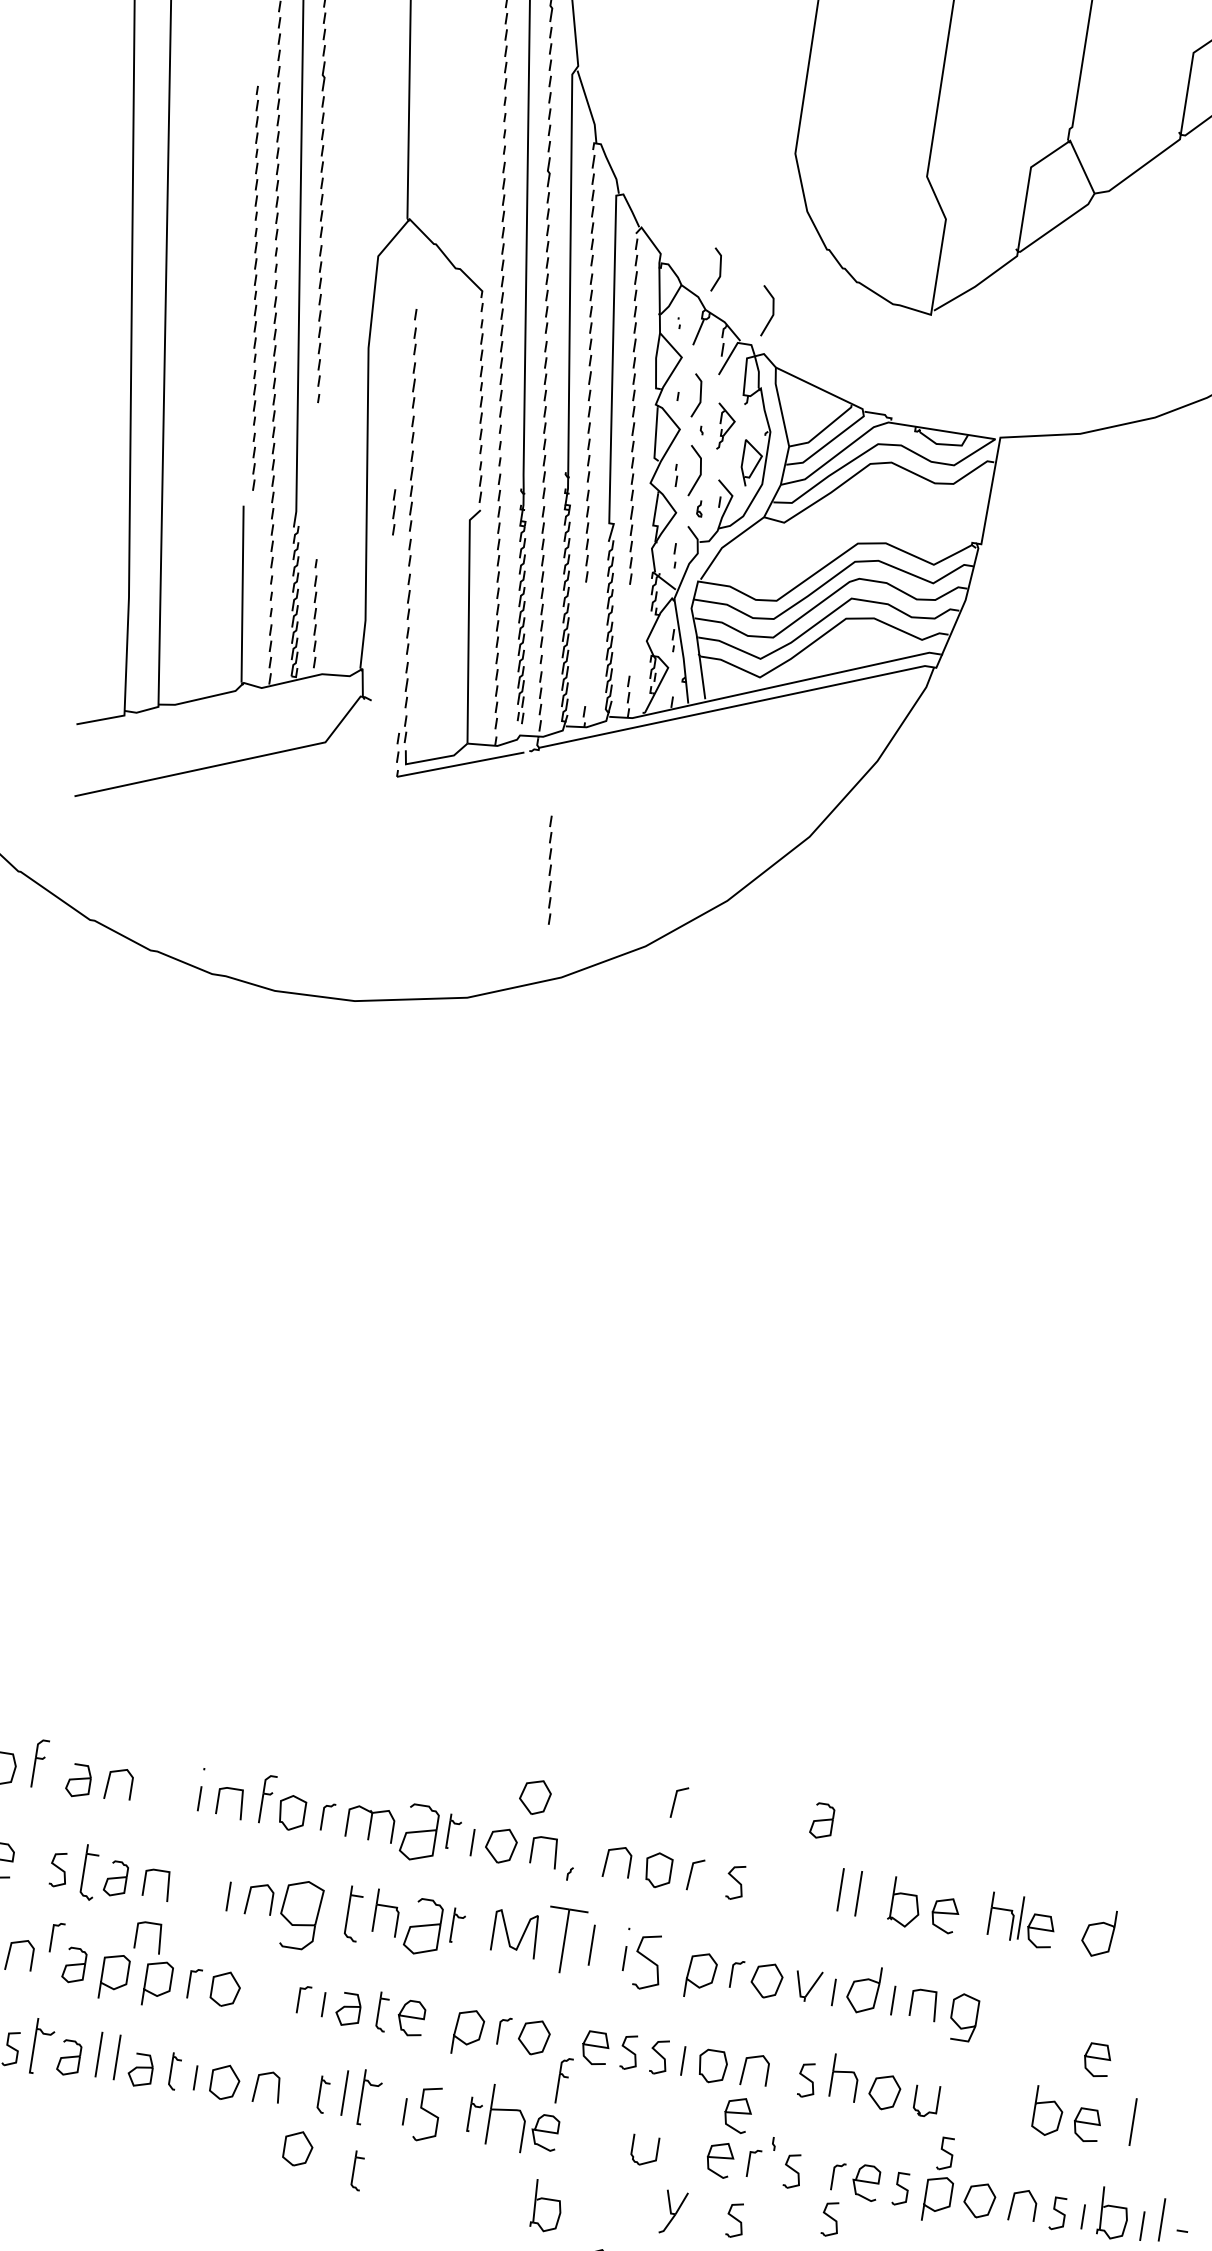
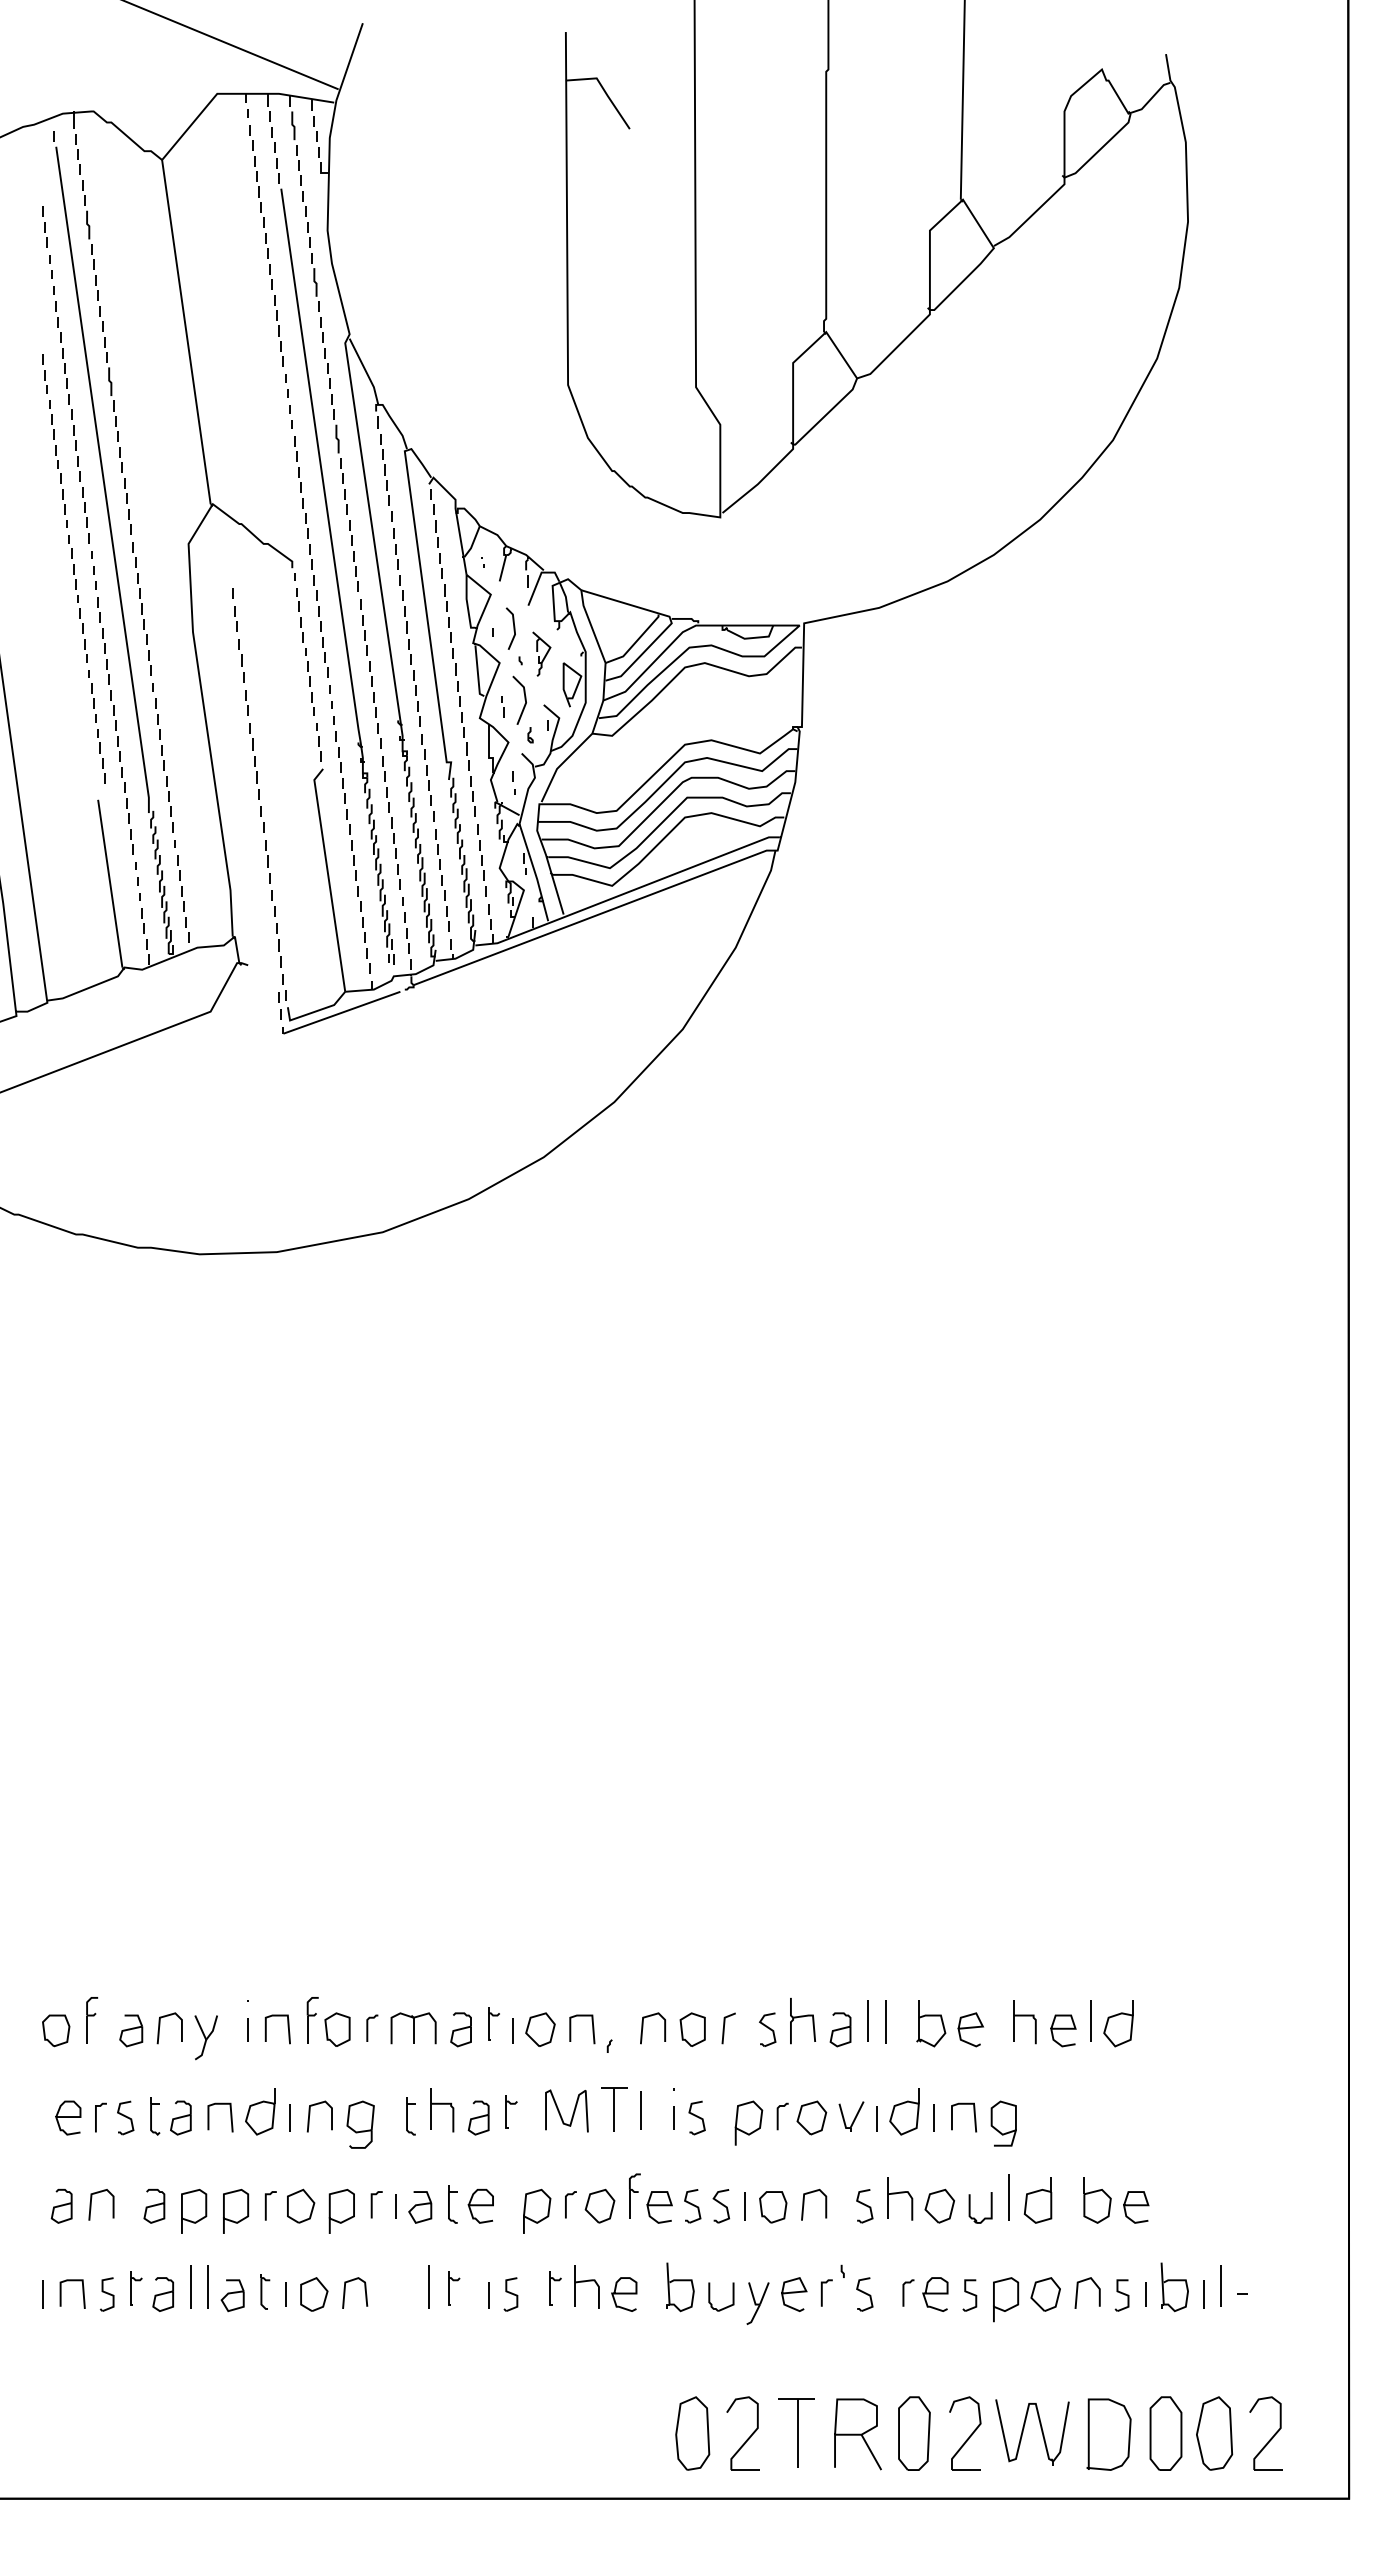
part: (257, 57) -> (44, 373), added
line: (719, 270) -> (513, 506), removed
line: (772, 311) -> (569, 537), removed
part: (317, 480) -> (164, 765), added
part: (394, 511) -> (241, 783), removed
part: (629, 630) -> (481, 860), added
part: (550, 870) -> (442, 880), moved
part: (535, 1797) -> (565, 1978), removed
part: (154, 1799) -> (205, 2037), added
line: (675, 1801) -> (698, 1962), removed
part: (822, 1820) -> (840, 2029), moved
part: (418, 1832) -> (460, 2029), size x0.62
part: (90, 1873) -> (155, 2116), size x0.71
part: (772, 1879) -> (802, 2021), added
part: (199, 1884) -> (260, 2111), added
part: (300, 1914) -> (360, 2124), size x0.71
part: (353, 1914) -> (410, 2116), size x0.71
line: (1020, 1917) -> (1090, 2020), moved
part: (423, 1926) -> (478, 2117), size x0.62
line: (52, 1937) -> (96, 2117), moved
line: (159, 1938) -> (230, 2168), removed
part: (564, 1940) -> (614, 2109), size x0.71
part: (647, 1961) -> (696, 2117), size x0.62
curve: (269, 2010) -> (345, 2219), added
part: (42, 2047) -> (136, 2288), size x0.62
curve: (1097, 2059) -> (1136, 2143), removed
part: (563, 2080) -> (634, 2195), moved
part: (323, 2094) -> (409, 2291), removed
part: (370, 2098) -> (454, 2288), size x0.62
part: (987, 2102) -> (1038, 2200), added
part: (427, 2114) -> (510, 2294), size x0.62
curve: (738, 2114) -> (804, 2248), removed
part: (507, 2118) -> (586, 2286), size x0.71
line: (1132, 2121) -> (1008, 2197), moved
part: (298, 2148) -> (393, 2346), removed
part: (945, 2153) -> (1006, 2255), removed
part: (357, 2170) -> (452, 2358), removed
part: (547, 2206) -> (680, 2287), moved
part: (673, 2212) -> (757, 2303), moved
part: (830, 2219) -> (907, 2334), removed
part: (735, 2220) -> (817, 2349), removed

